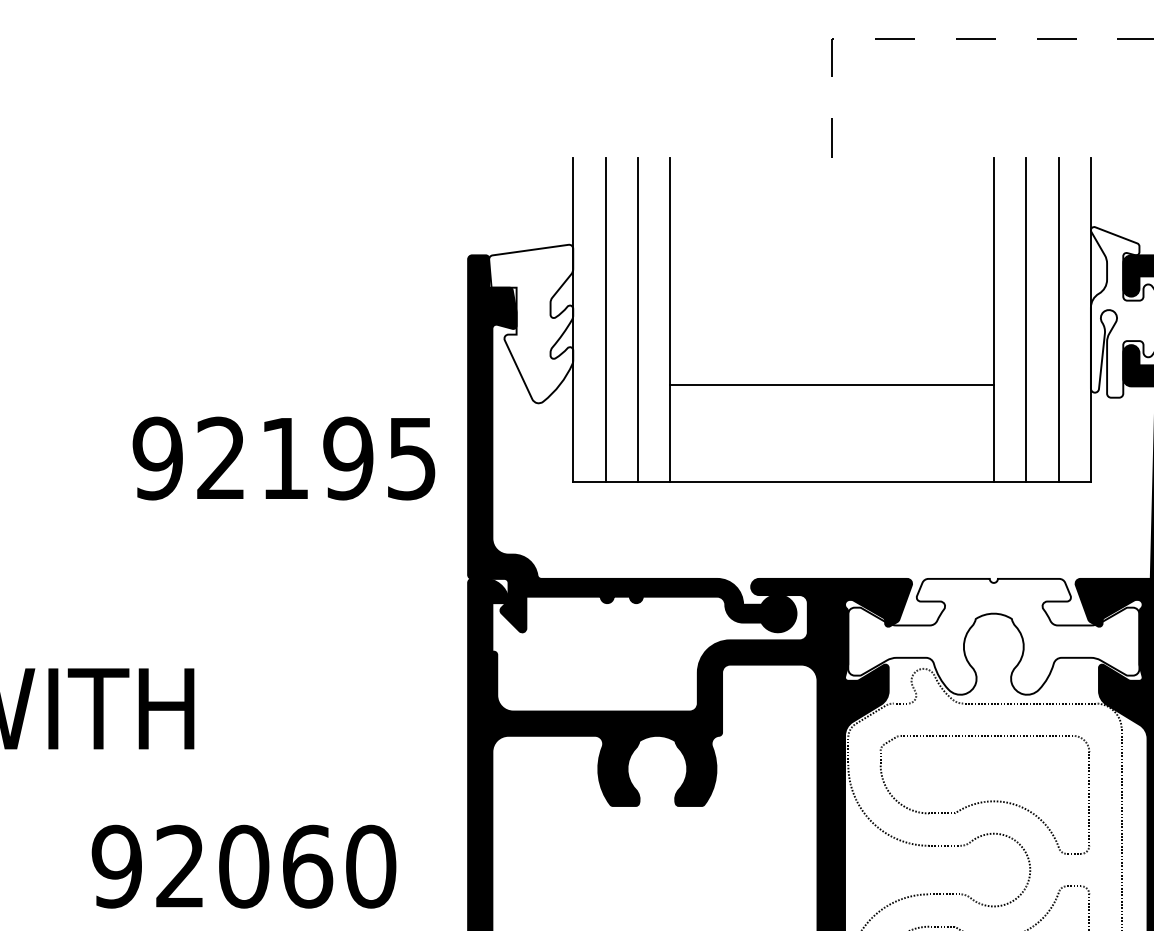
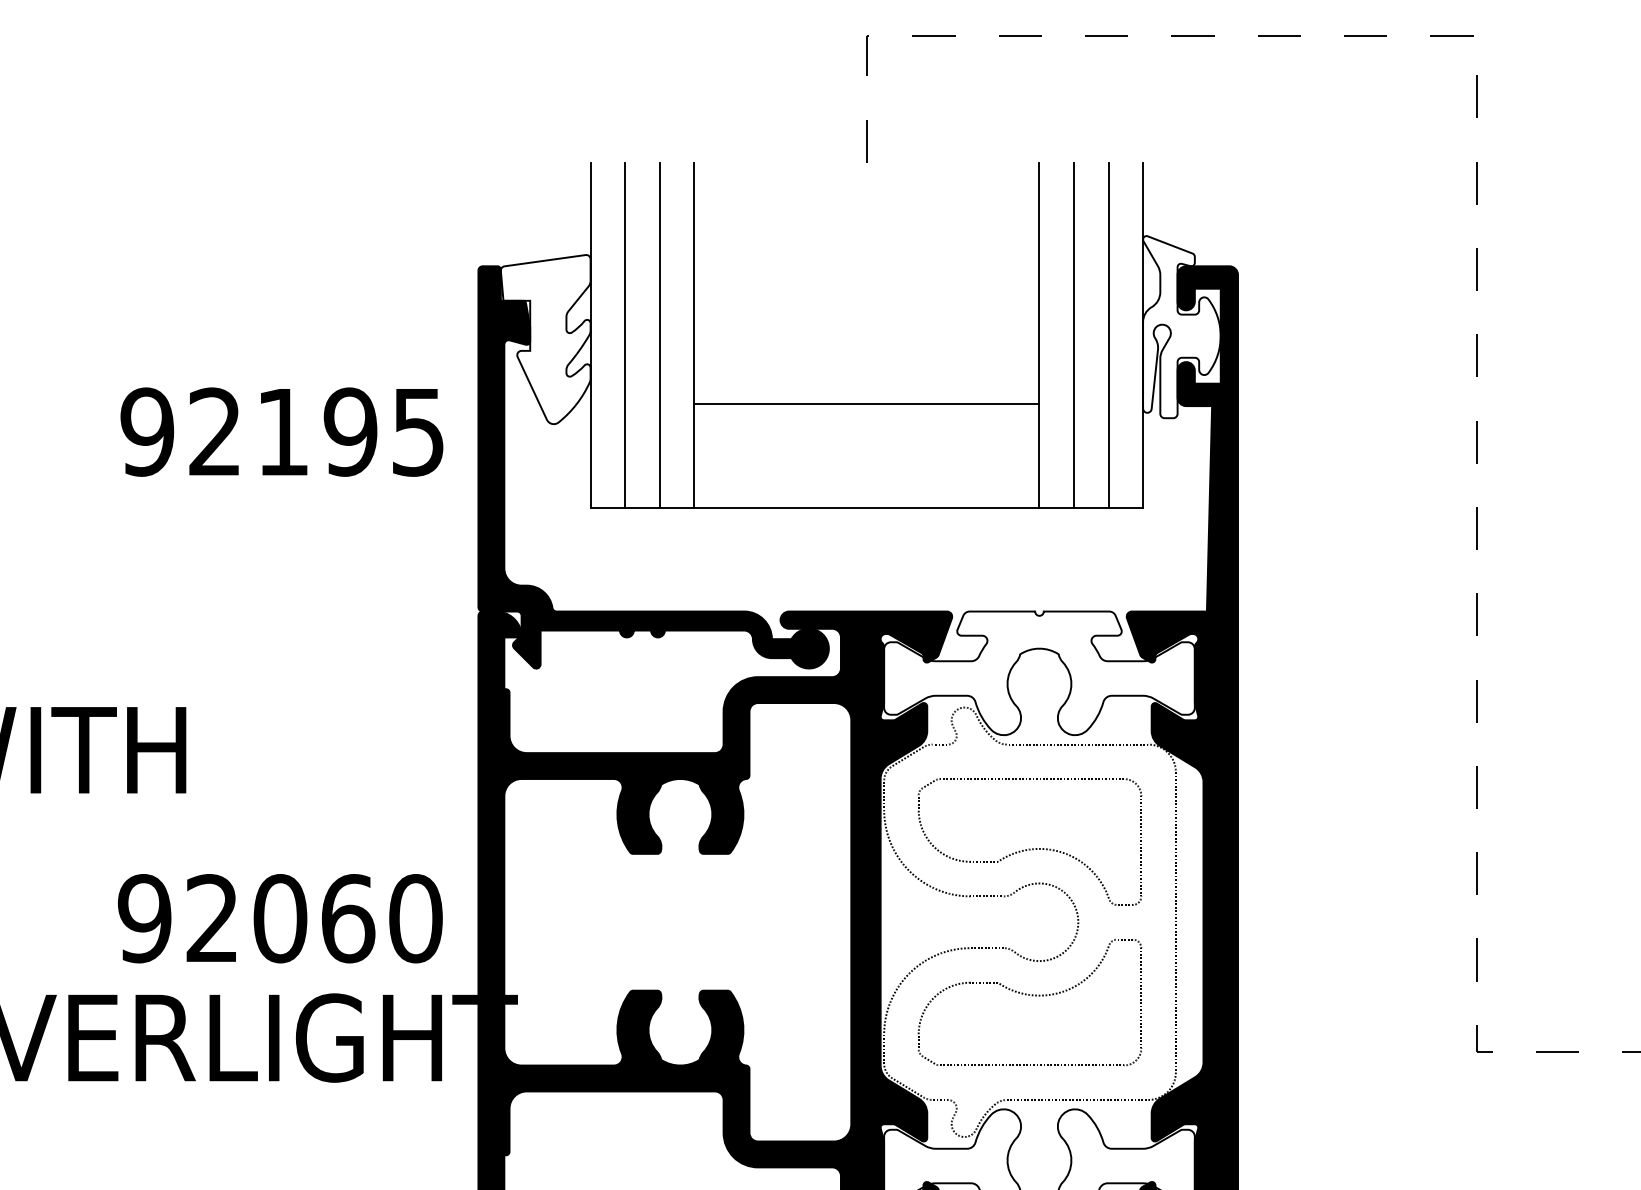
text: (283, 457) -> (281, 431), moved
text: (243, 866) -> (279, 918), moved

